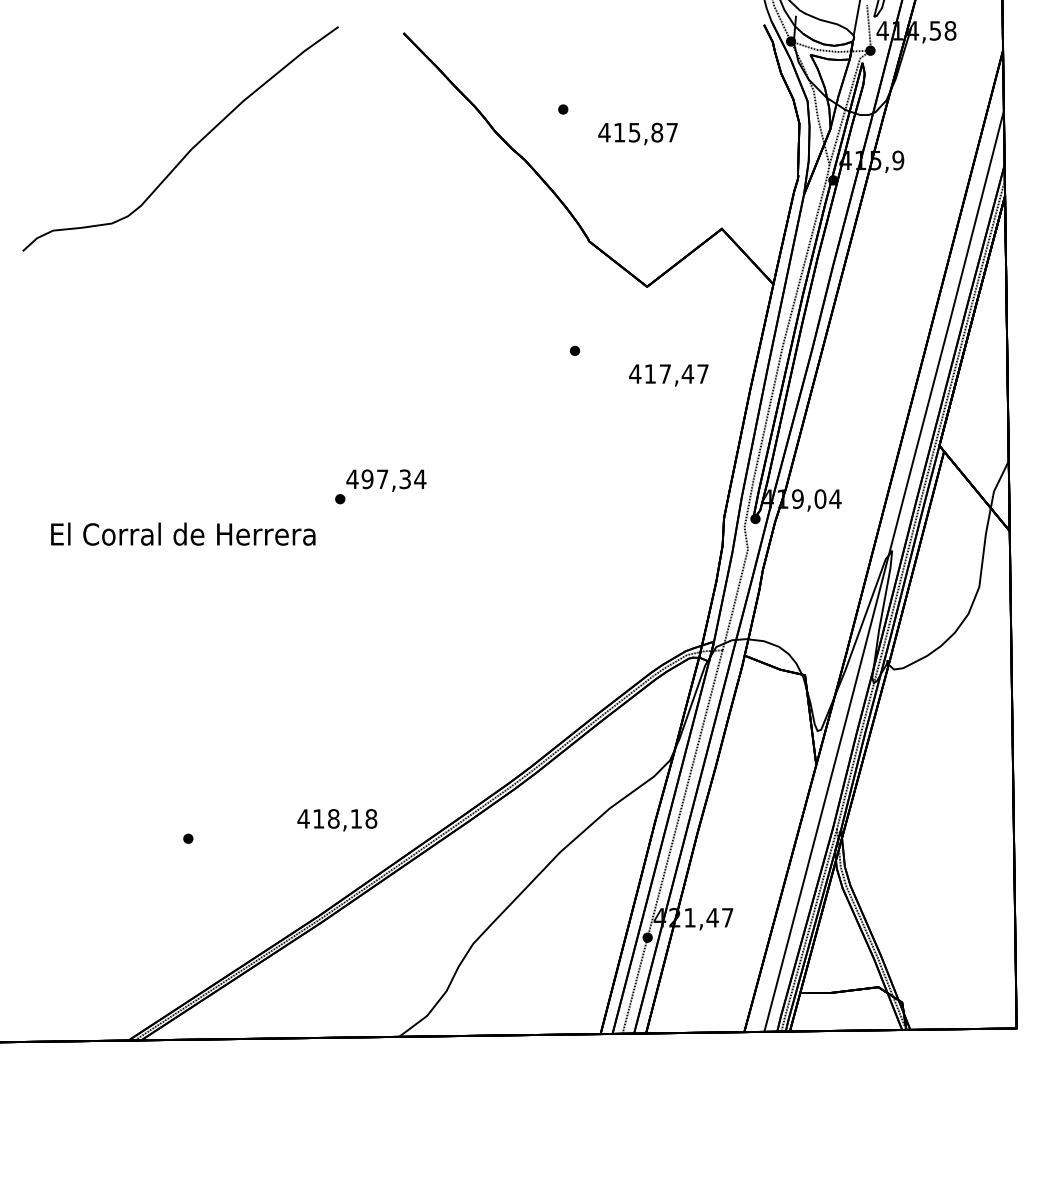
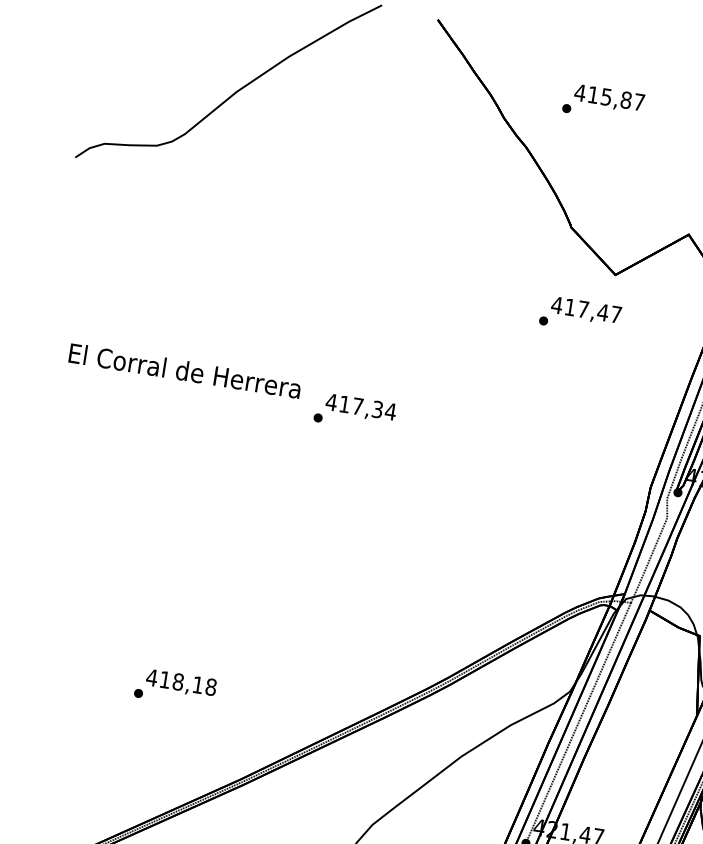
text: (637, 133) -> (608, 98), moved
text: (668, 375) -> (585, 311), moved
text: (367, 479) -> (344, 404), 497,34 -> 417,34
text: (183, 533) -> (185, 370), moved
text: (337, 820) -> (181, 683), moved

